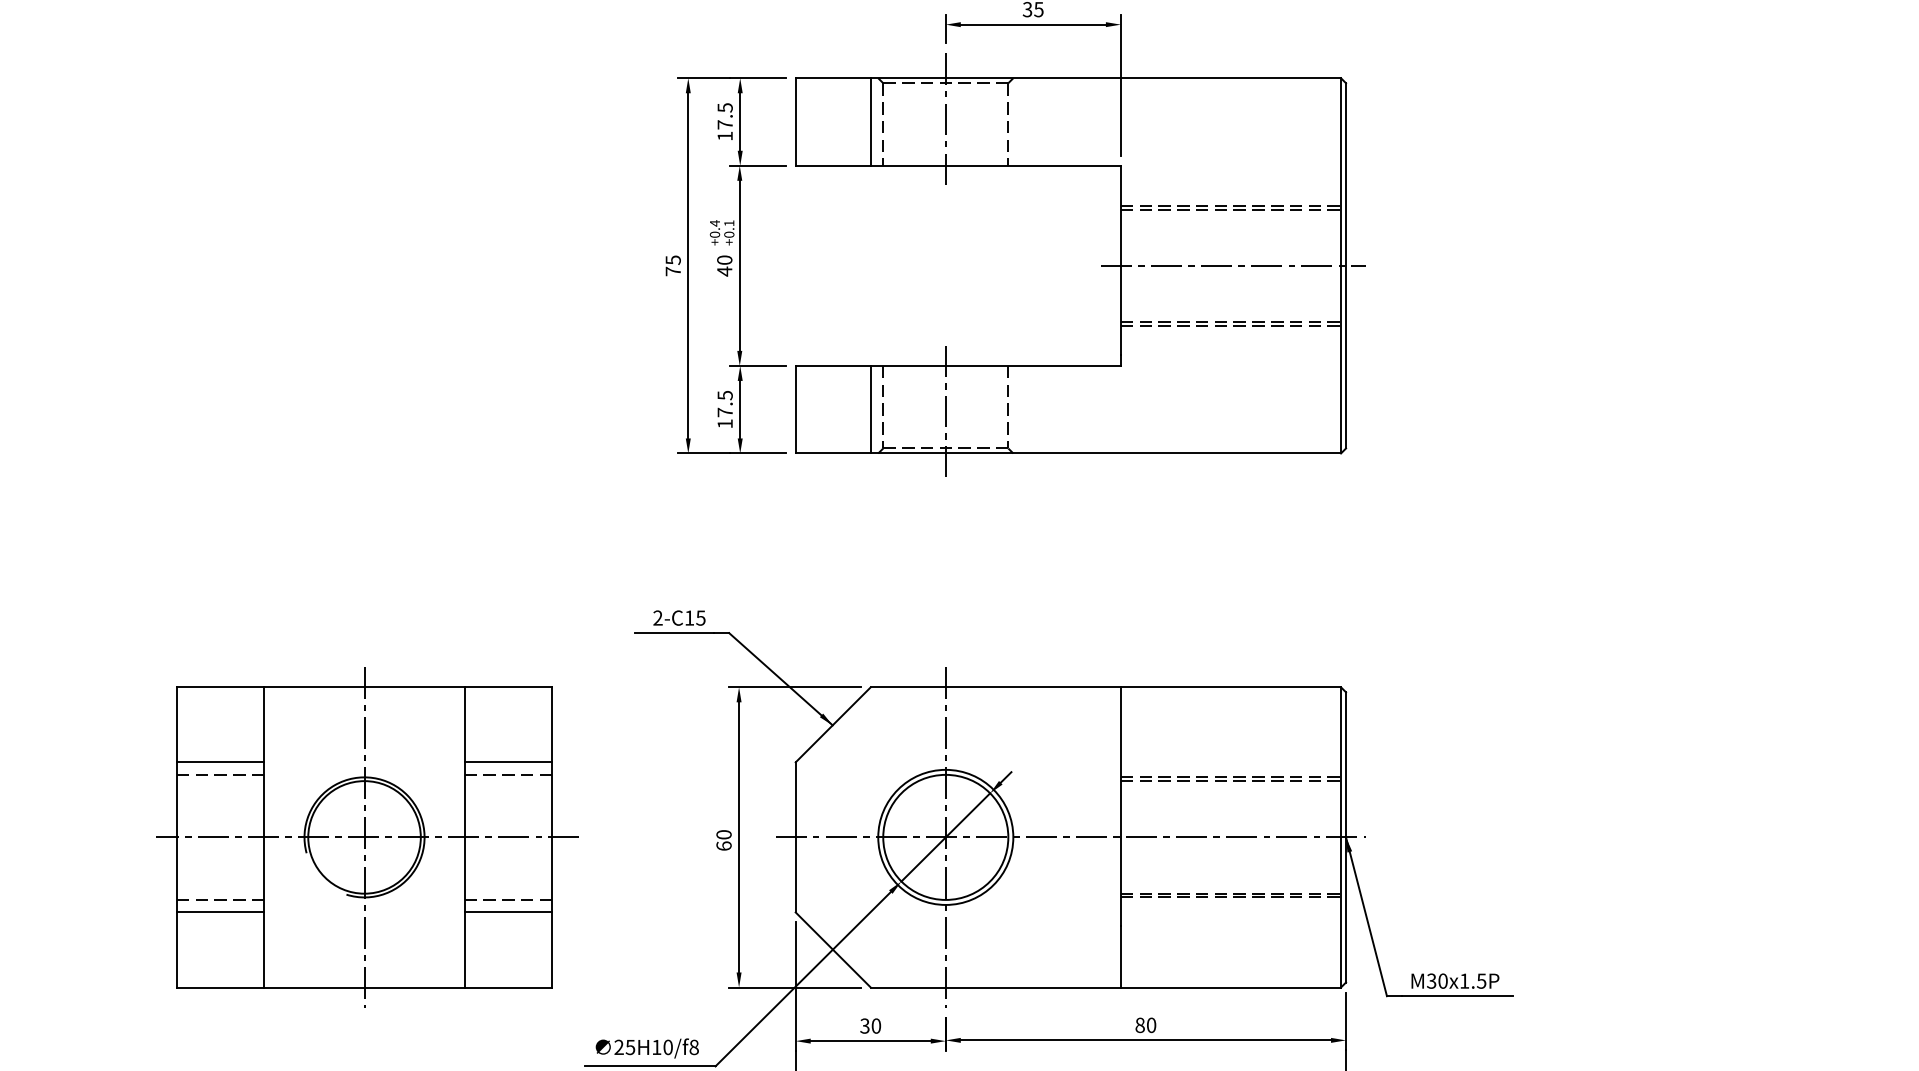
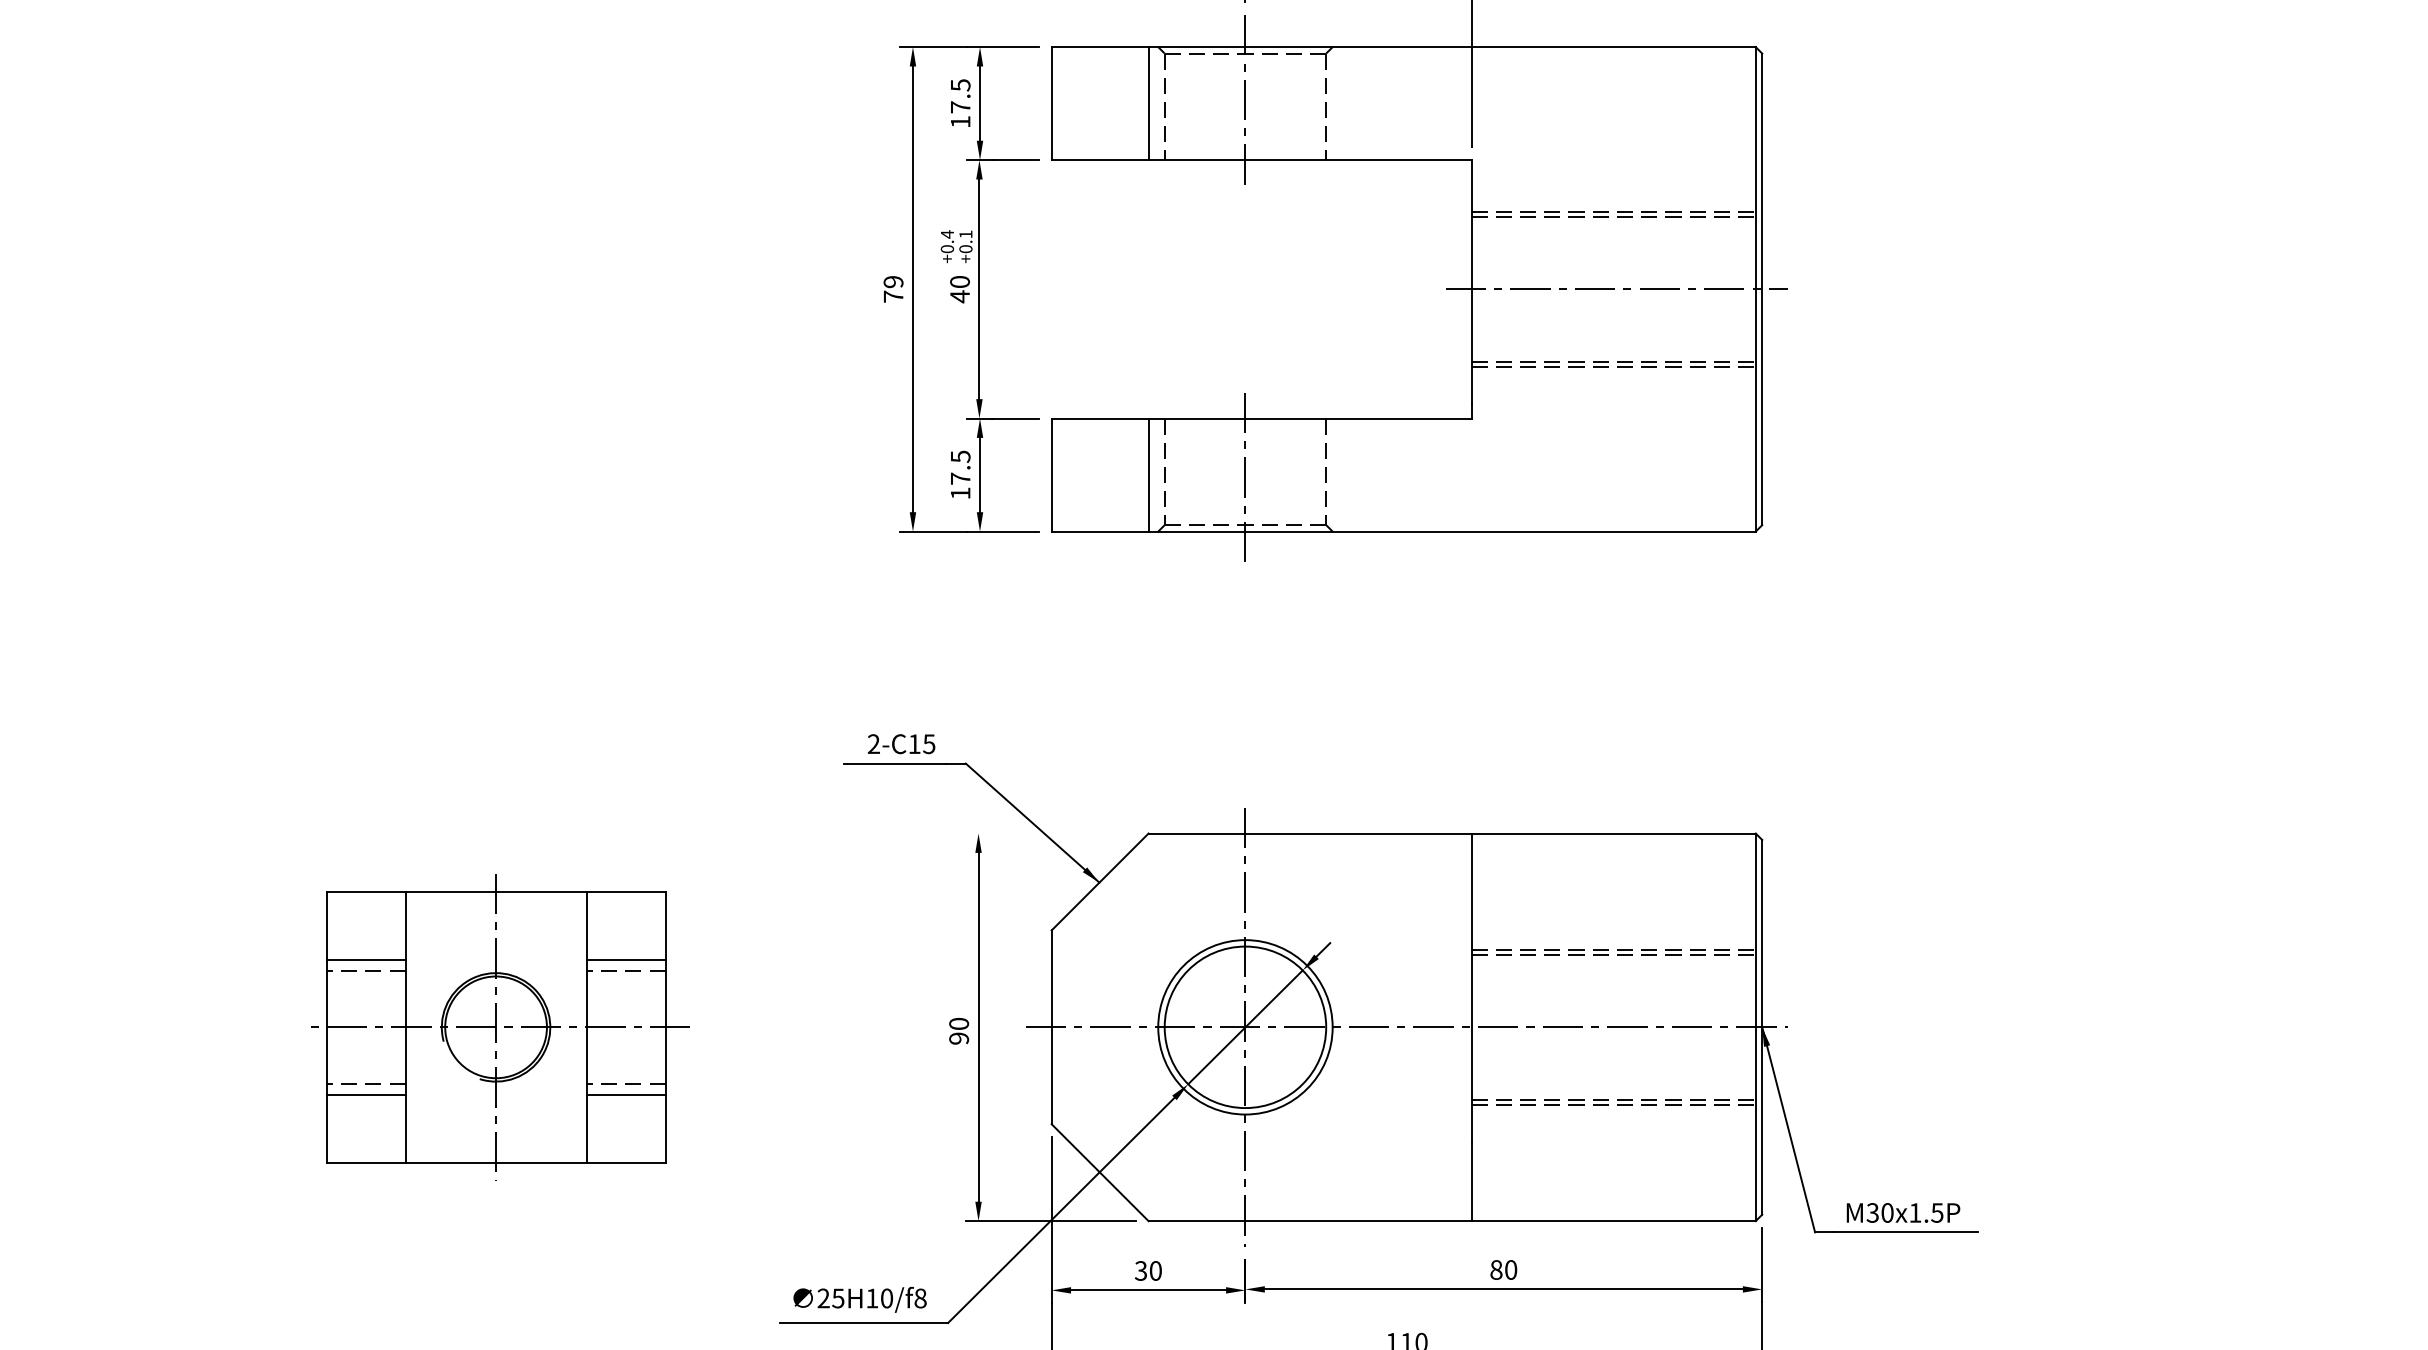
text: (672, 259) -> (892, 281), 75 -> 79
line: (794, 687) -> (1050, 833), removed
part: (367, 837) -> (498, 1027), size x0.7
text: (723, 845) -> (958, 1037), 60 -> 90

